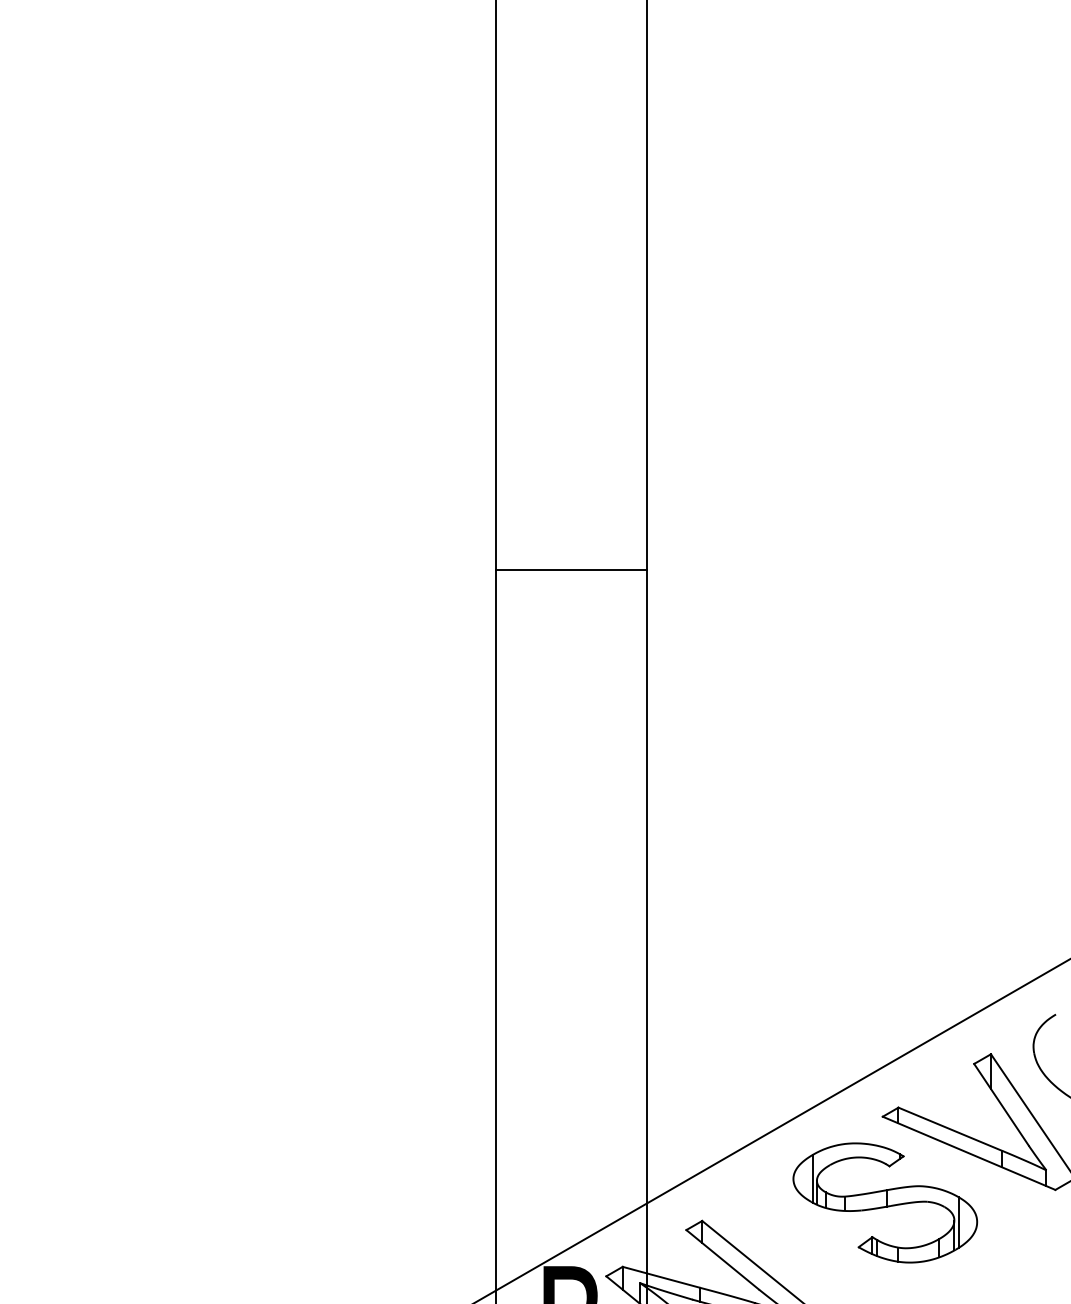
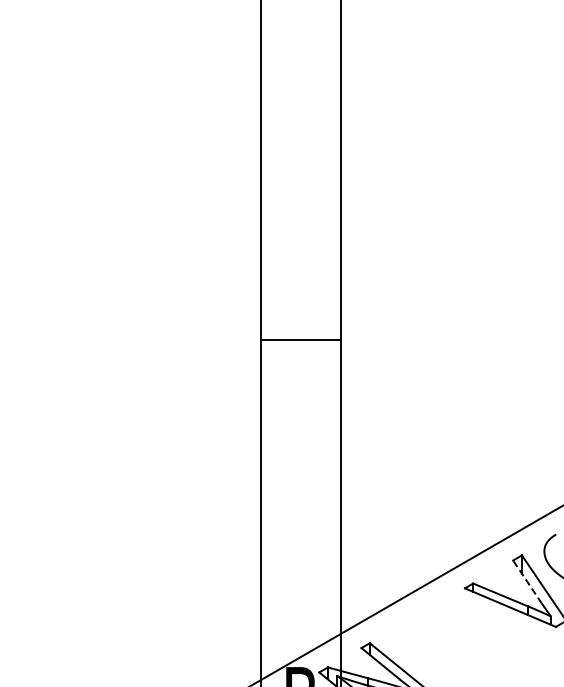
line: (570, 570) -> (300, 340), moved
line: (1001, 1105) -> (527, 582), solid -> dashed
part: (885, 1202) -> (466, 633), removed

